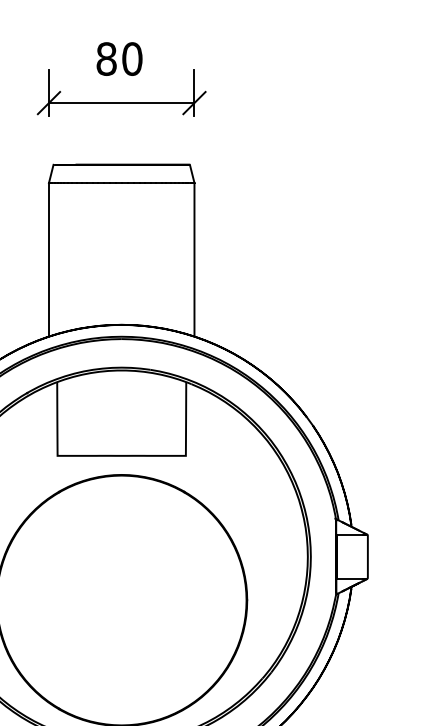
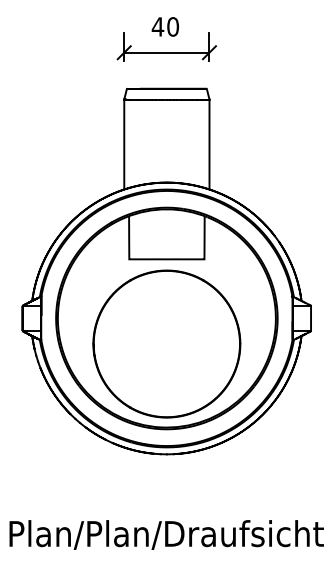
text: (105, 58) -> (157, 26), 80 -> 40

